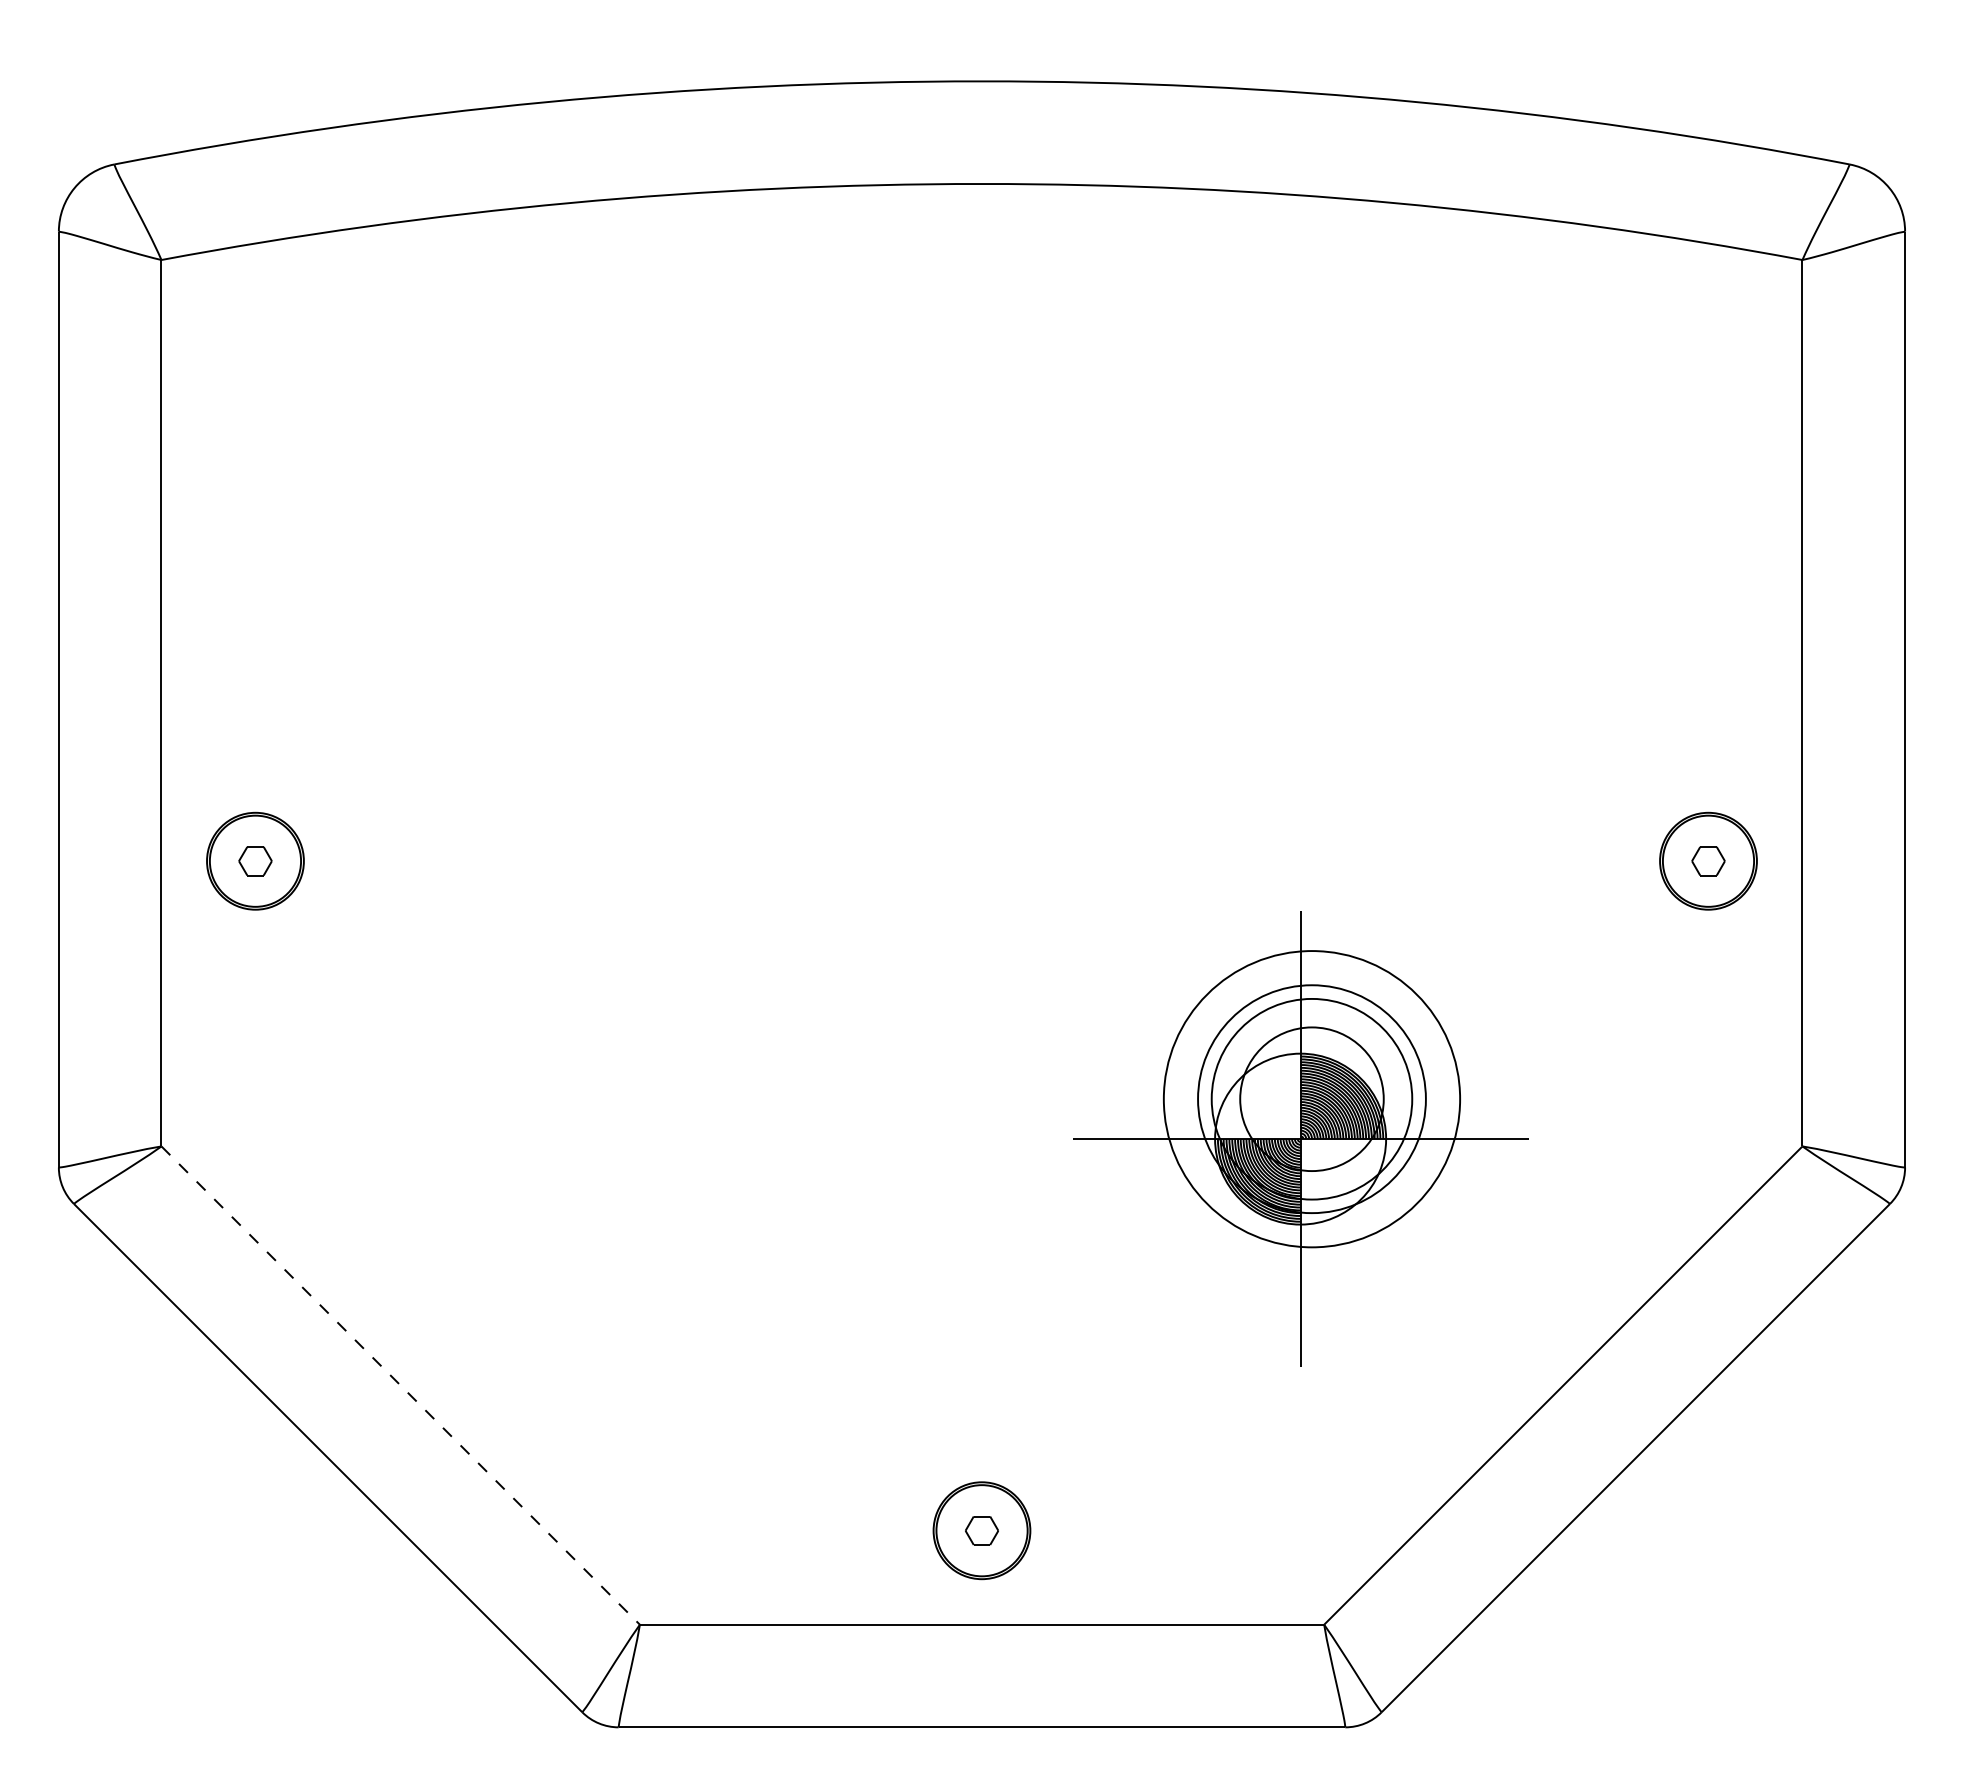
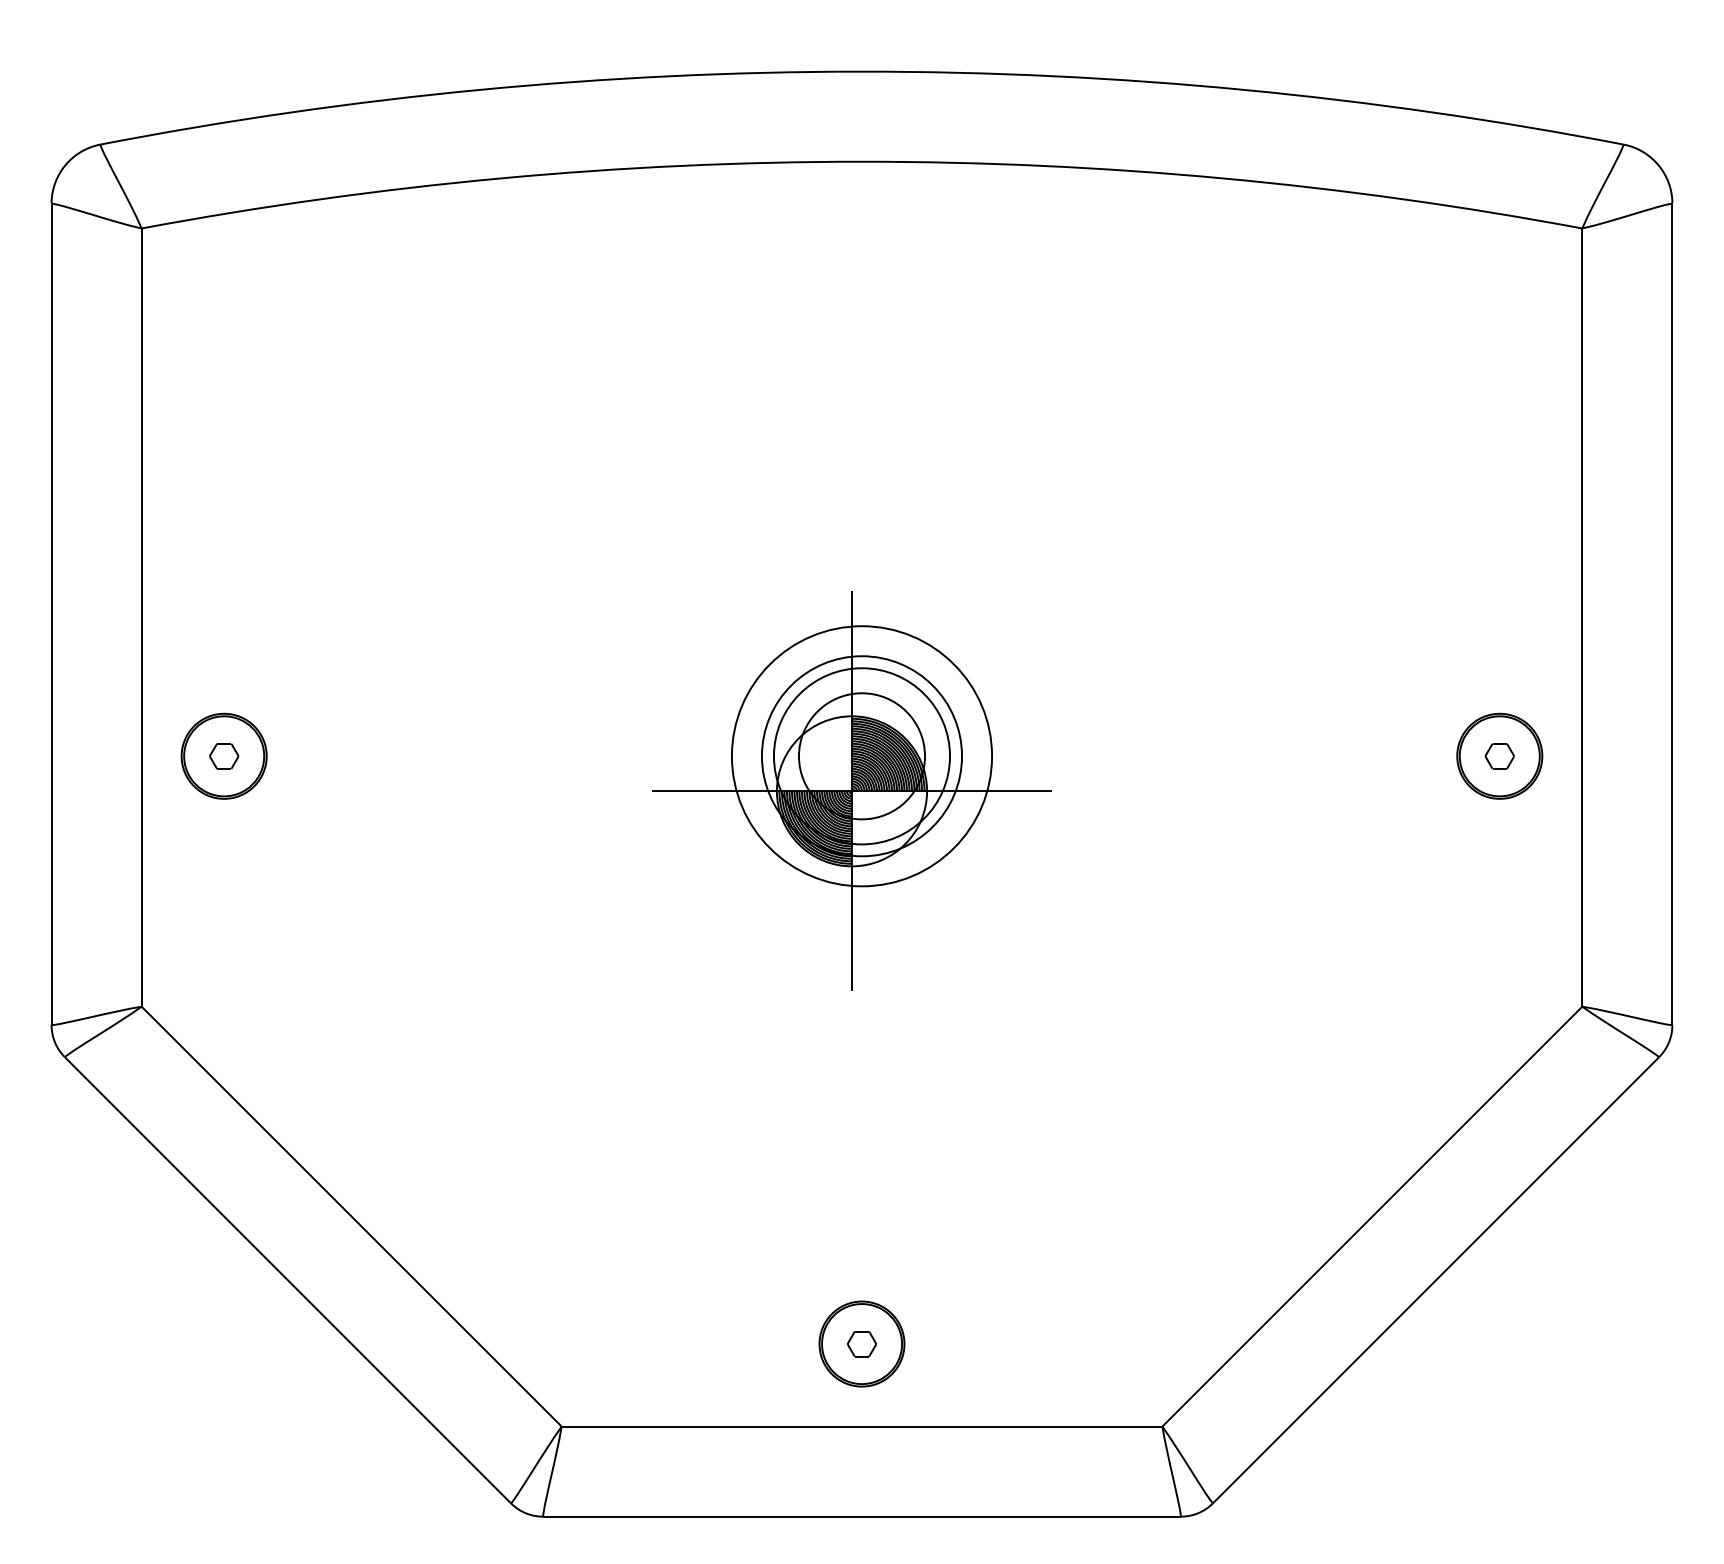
part: (1300, 1138) -> (851, 790), moved
line: (401, 1385) -> (352, 1216), dashed -> solid

